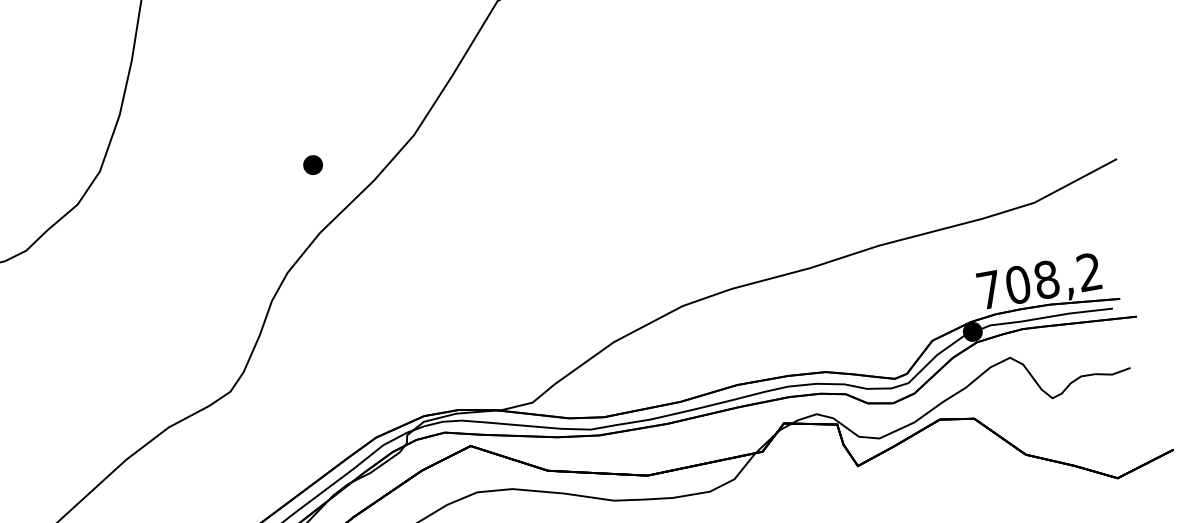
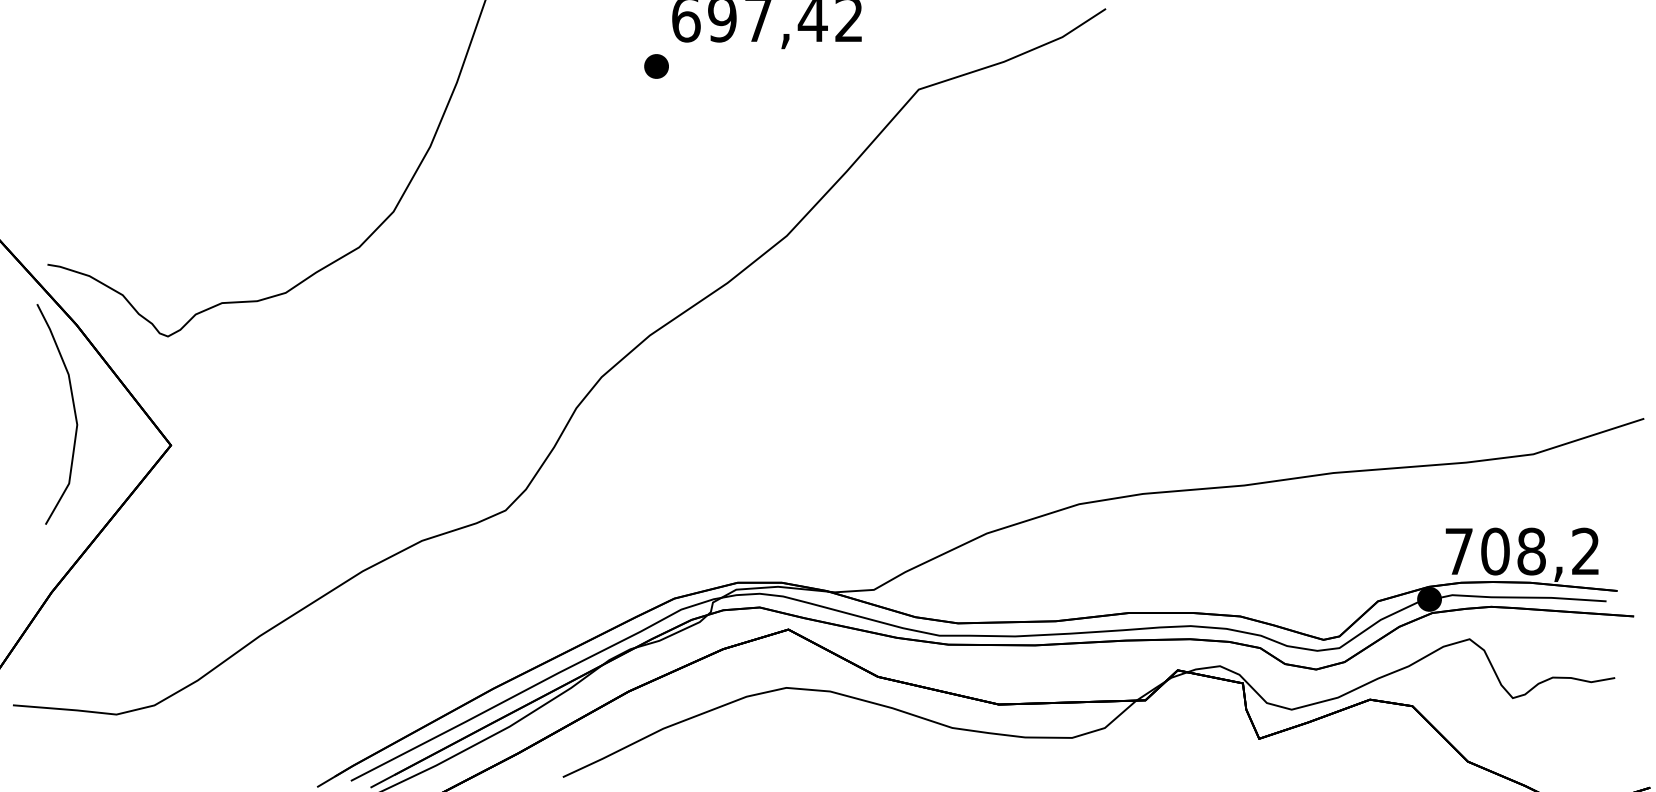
part: (313, 165) -> (656, 66), moved

